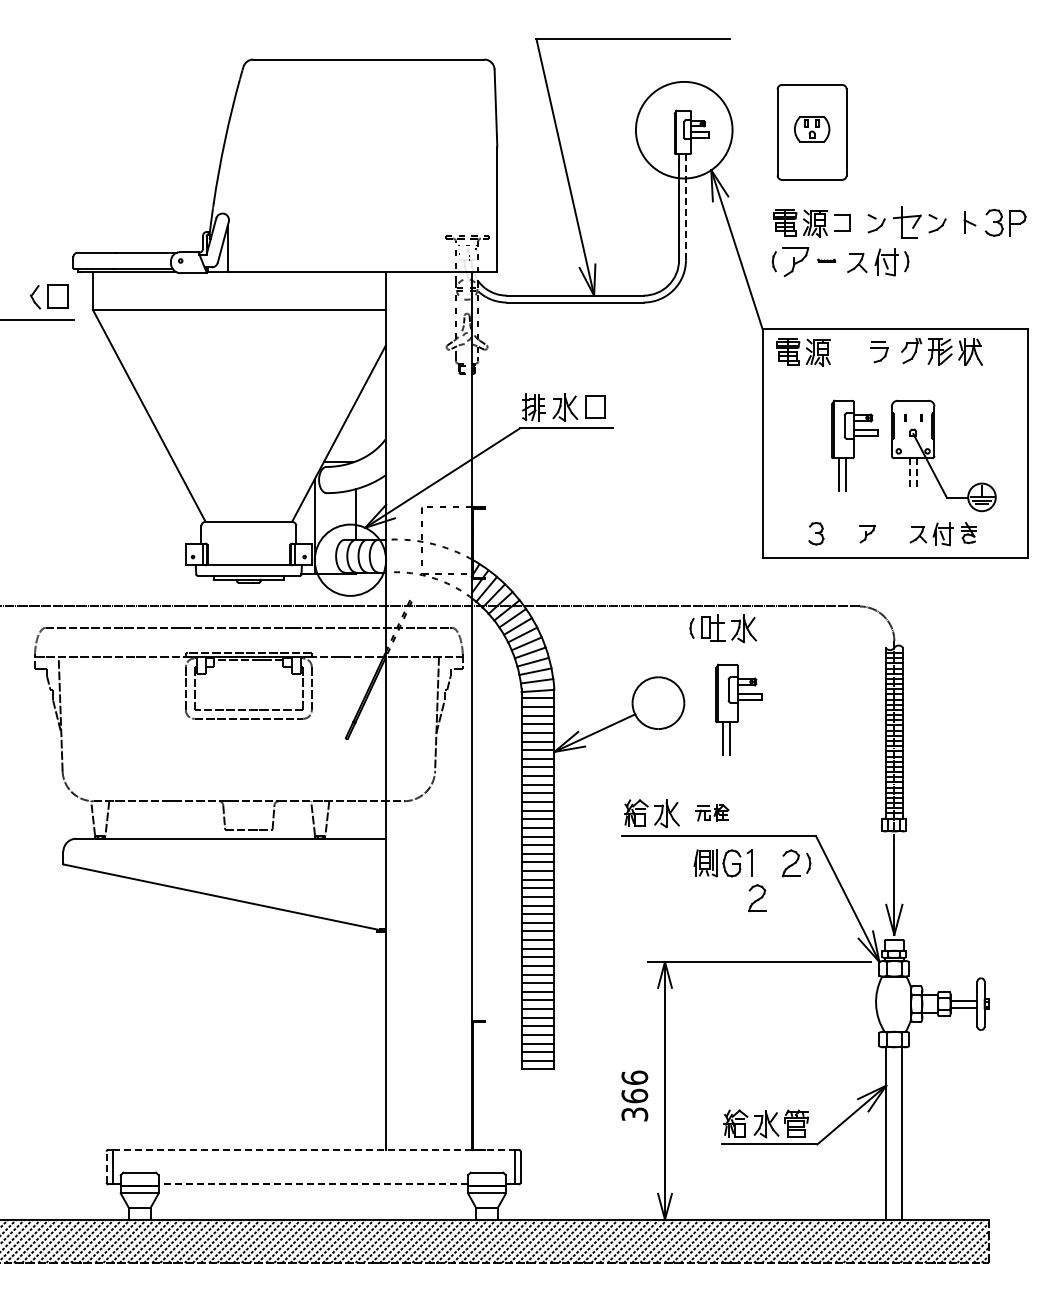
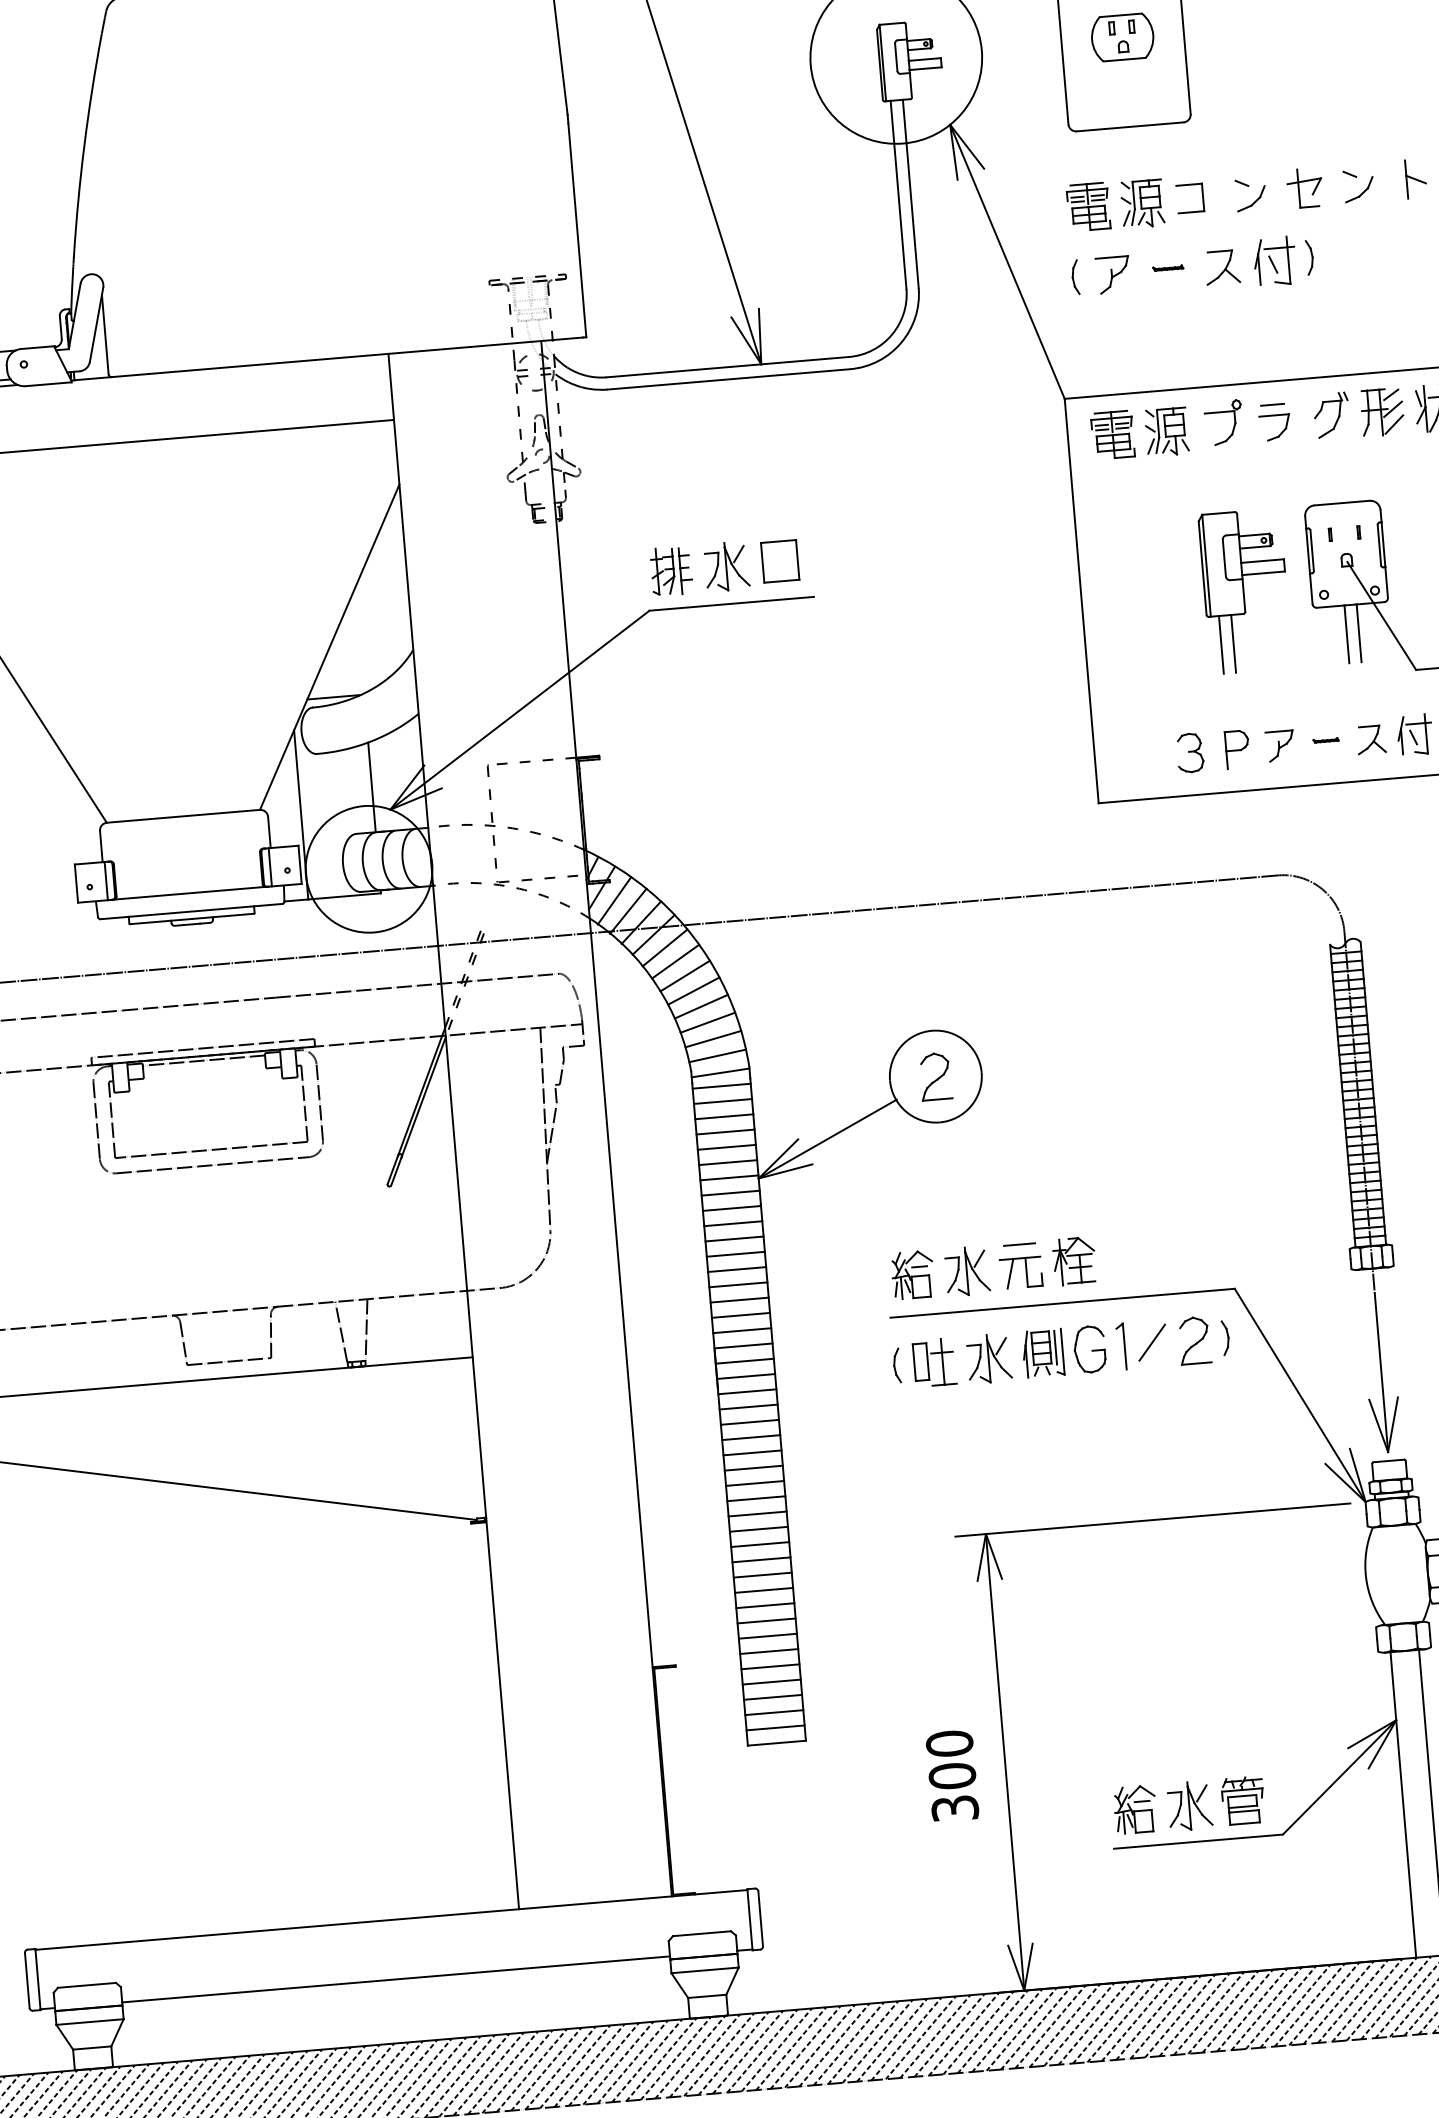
line: (685, 206) -> (909, 192), dashed -> solid
part: (906, 222) -> (1303, 188), size x0.71
part: (795, 261) -> (1112, 273), size x0.71
part: (850, 350) -> (1223, 423), added
line: (909, 475) -> (1346, 636), dashed -> solid
line: (916, 475) -> (1359, 634), dashed -> solid
part: (892, 532) -> (1324, 739), added
part: (843, 533) -> (1238, 748), added
part: (722, 628) -> (950, 1361), moved
part: (738, 709) -> (1078, 1075), removed
part: (712, 812) -> (1047, 1262), size x1.67
line: (767, 862) -> (1152, 1342), added
part: (757, 898) -> (935, 1077), moved
text: (634, 1086) -> (950, 1759), 366 -> 300
line: (313, 1150) -> (391, 1920), dashed -> solid
line: (106, 1167) -> (27, 1981), dashed -> solid
line: (313, 1183) -> (396, 1978), dashed -> solid

